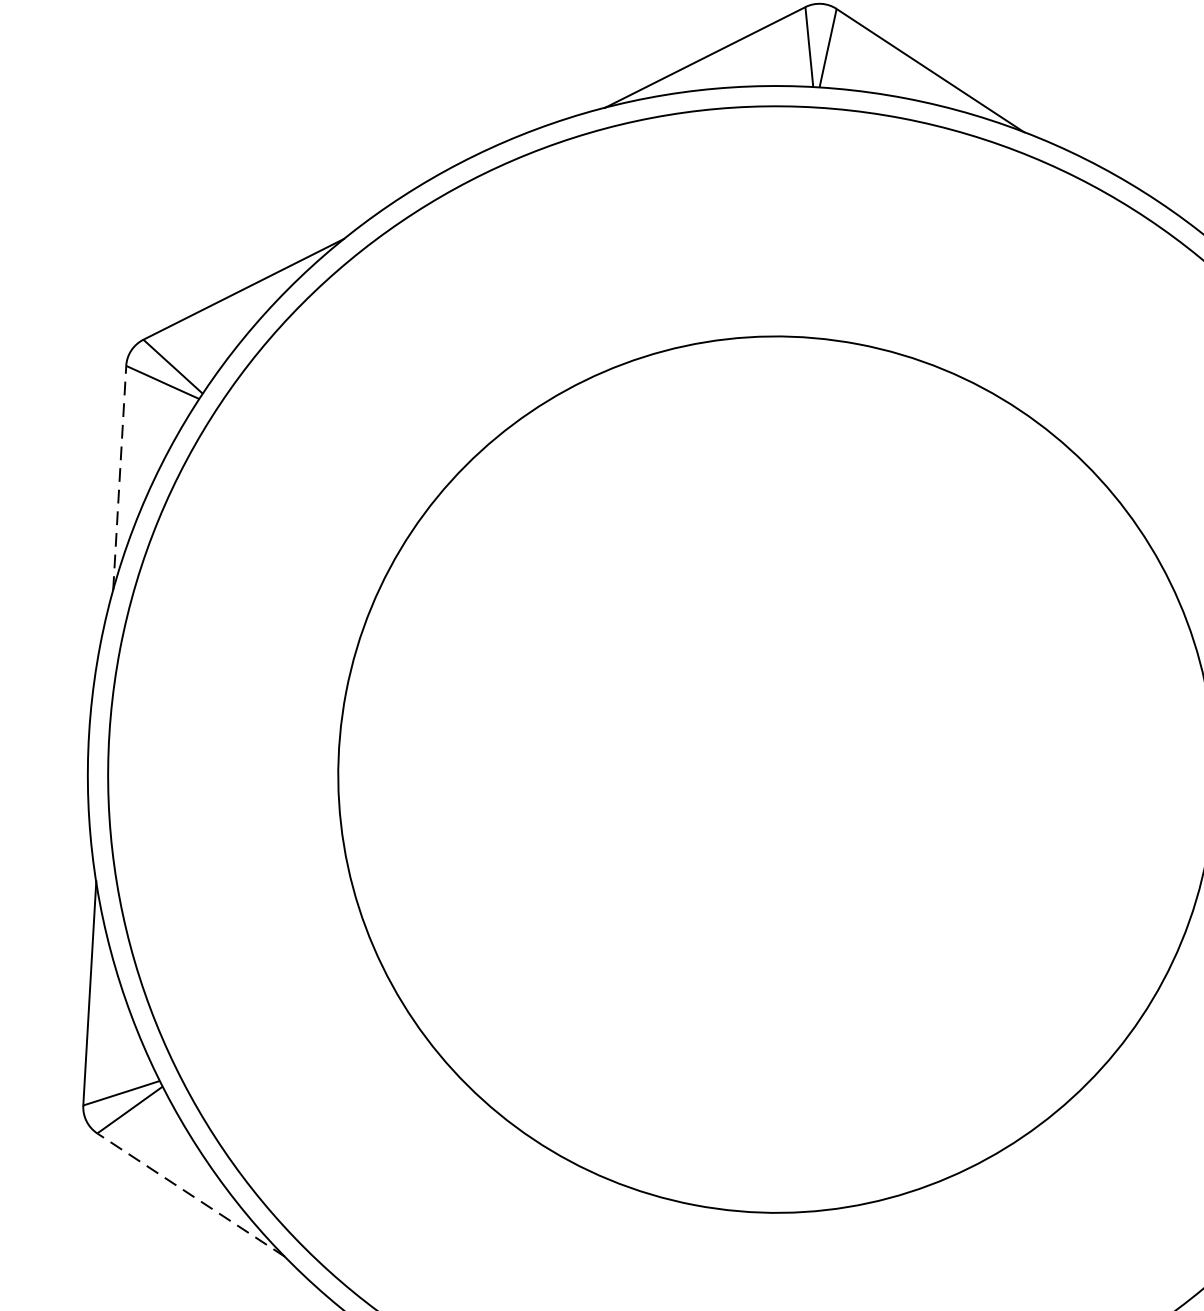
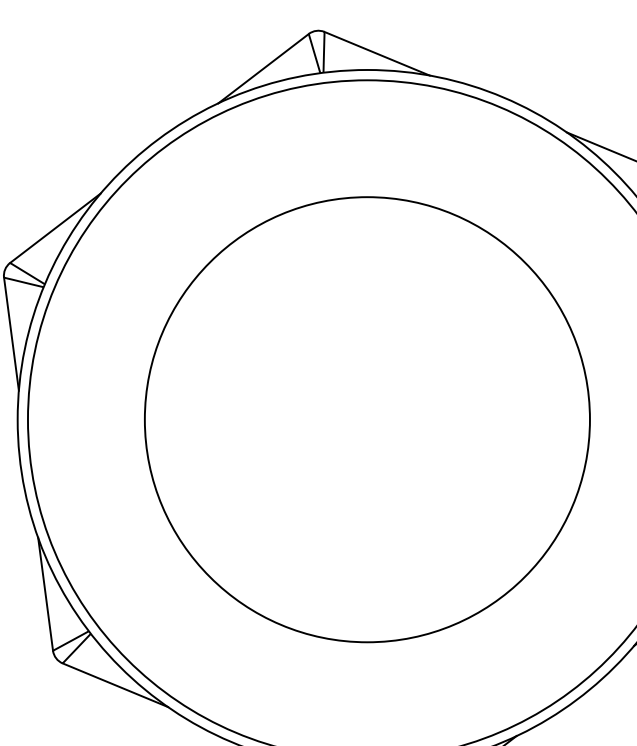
line: (119, 478) -> (11, 334), dashed -> solid
line: (189, 1195) -> (114, 685), dashed -> solid

